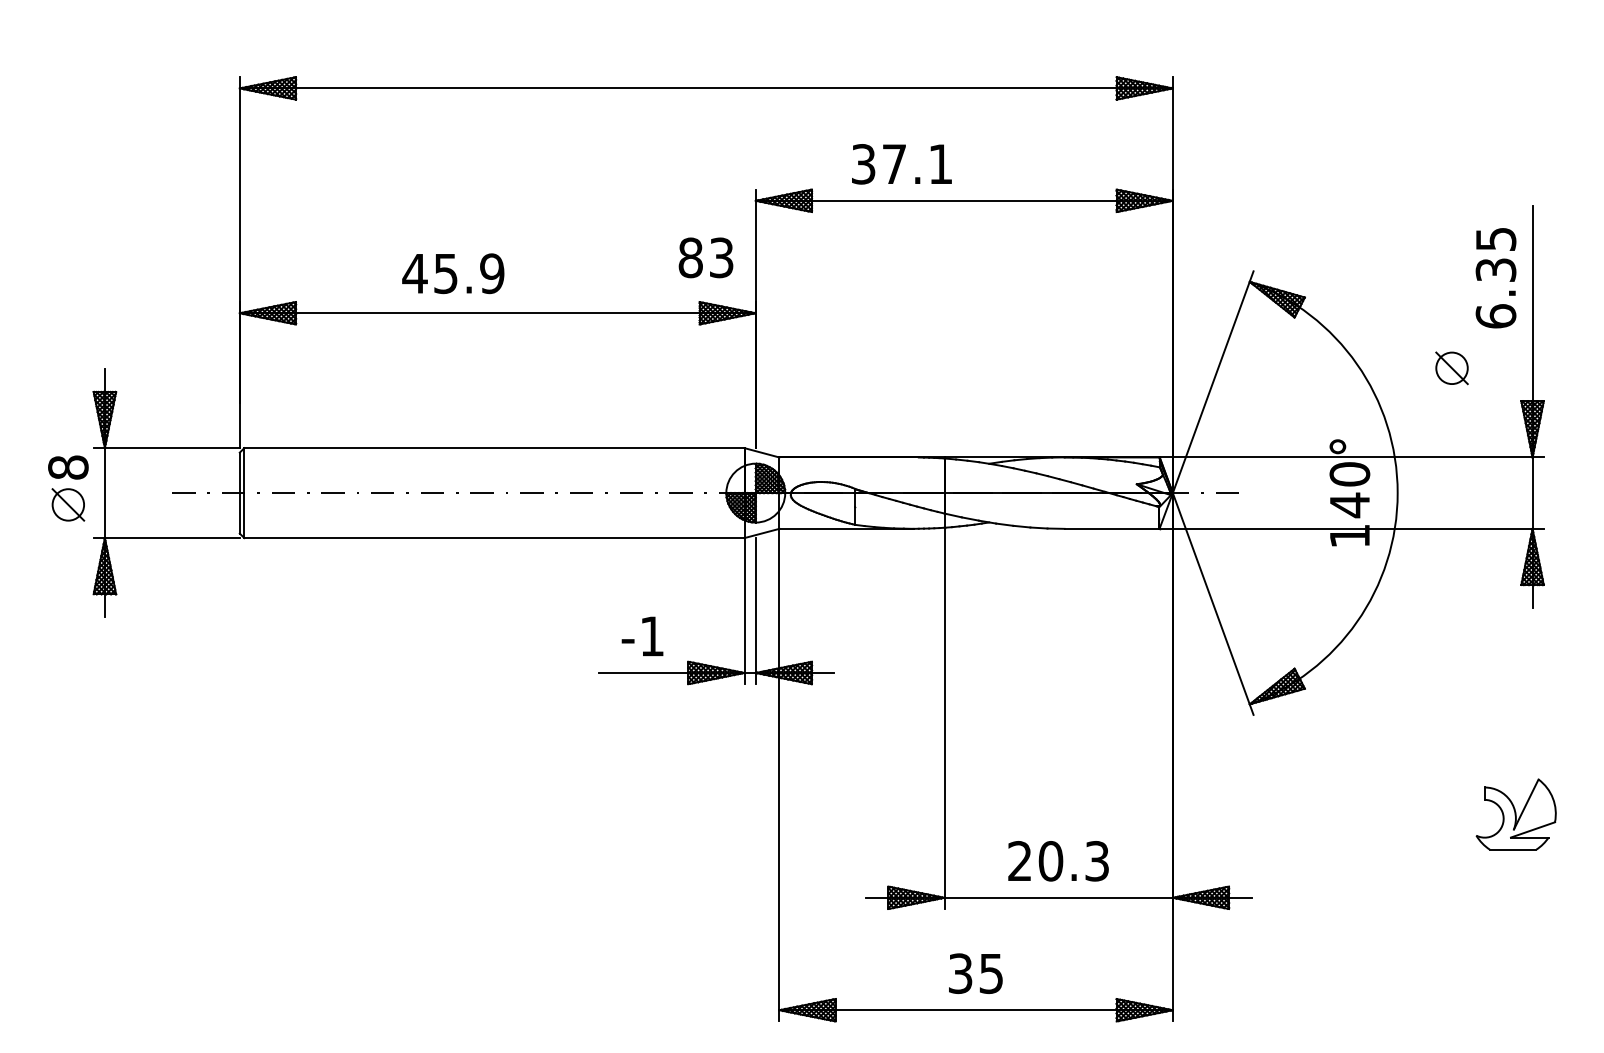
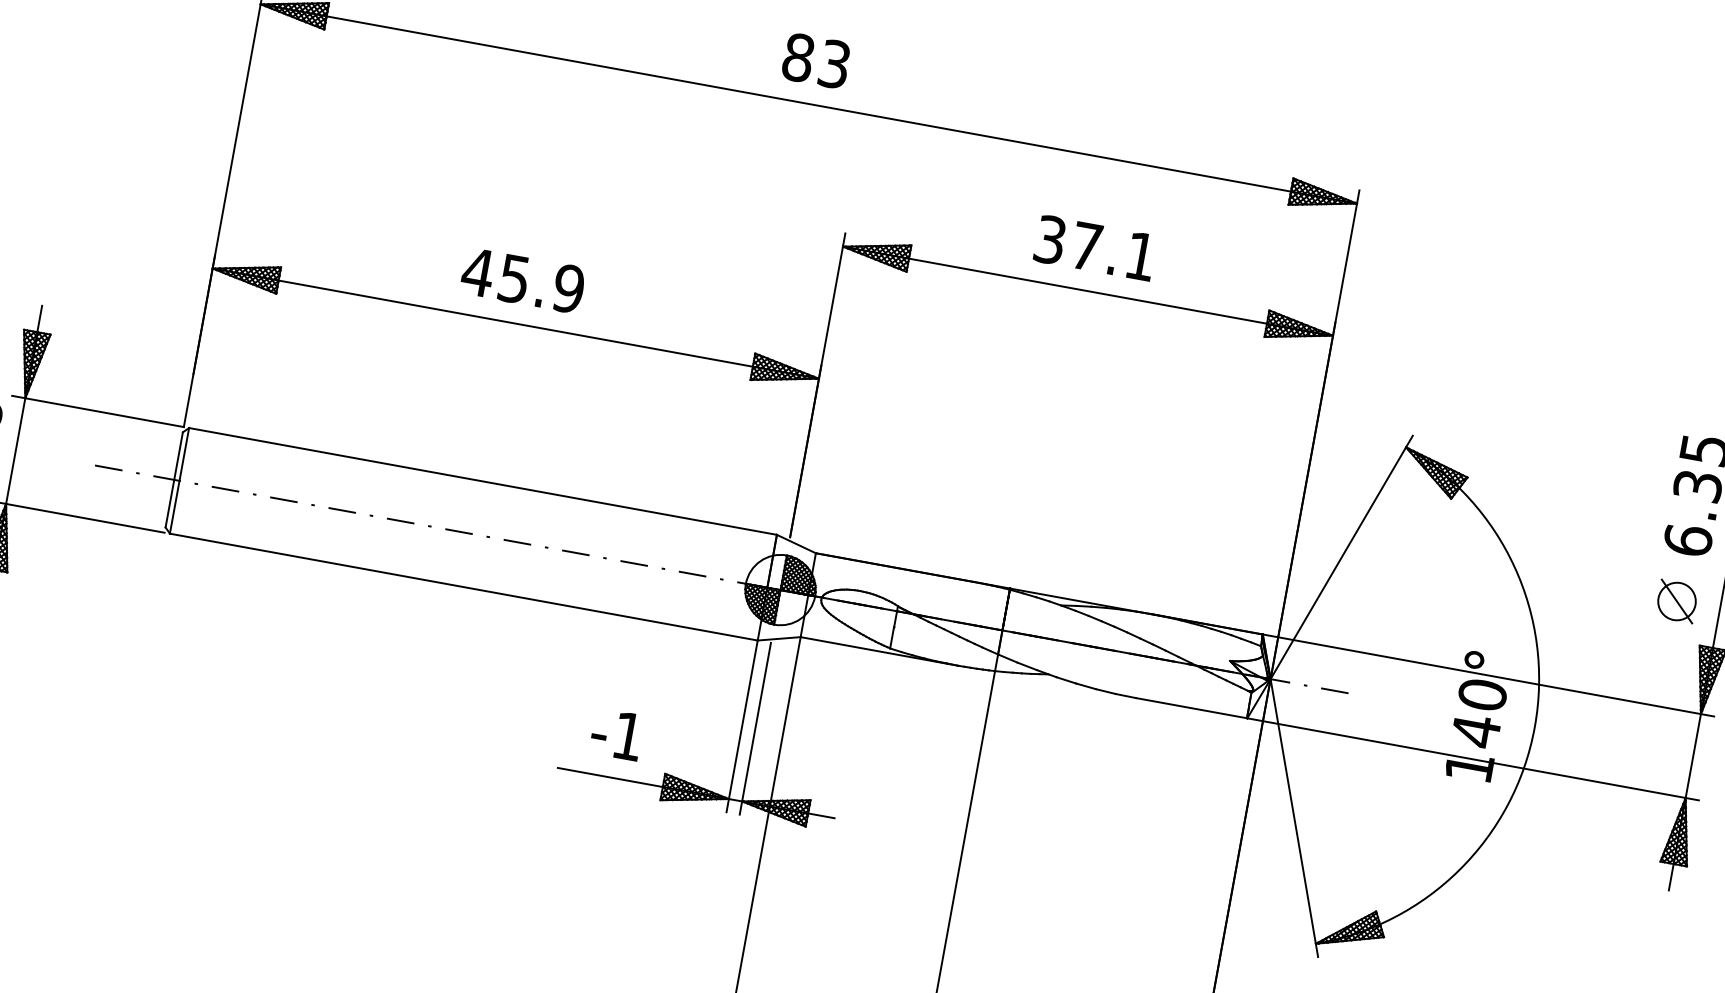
text: (901, 164) -> (1094, 248), moved
text: (705, 257) -> (815, 60), moved
text: (453, 273) -> (523, 280), moved
part: (1451, 368) -> (1676, 601), moved

